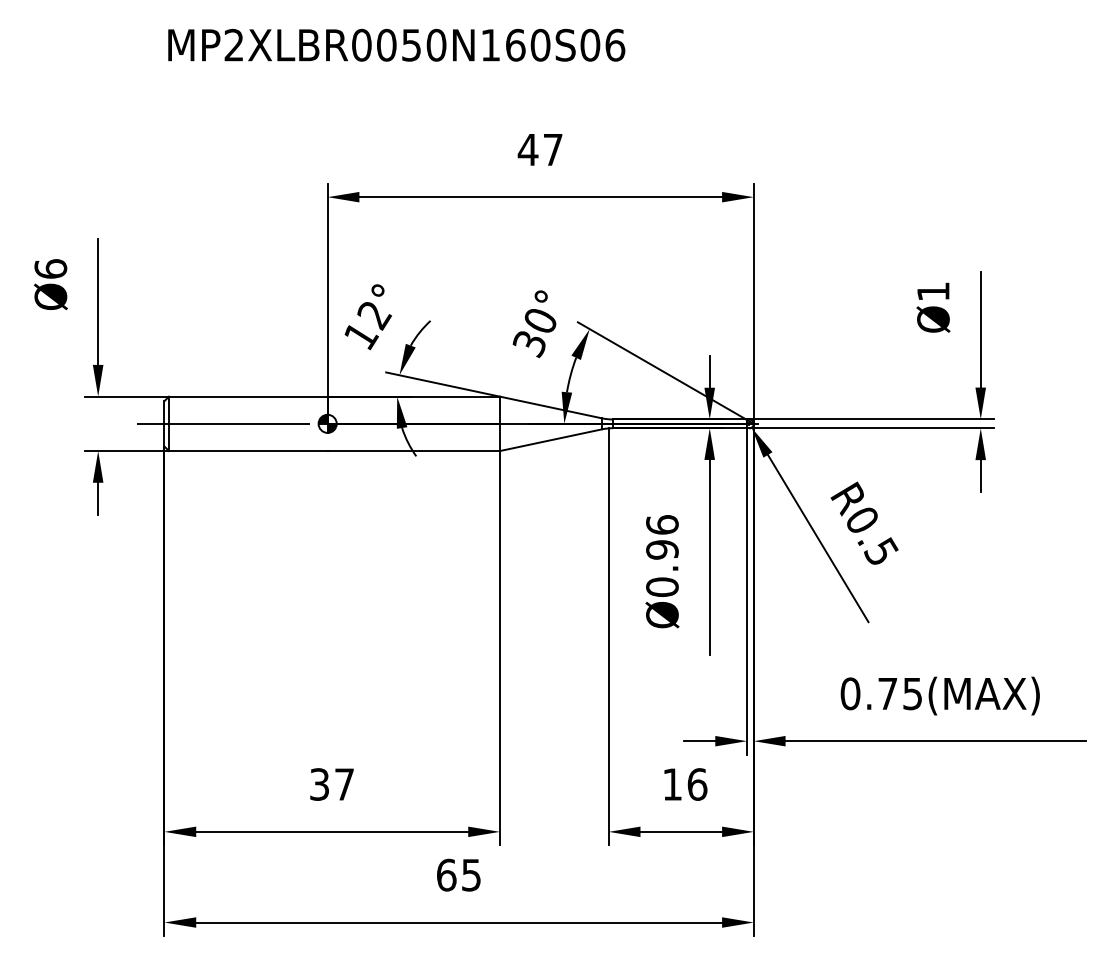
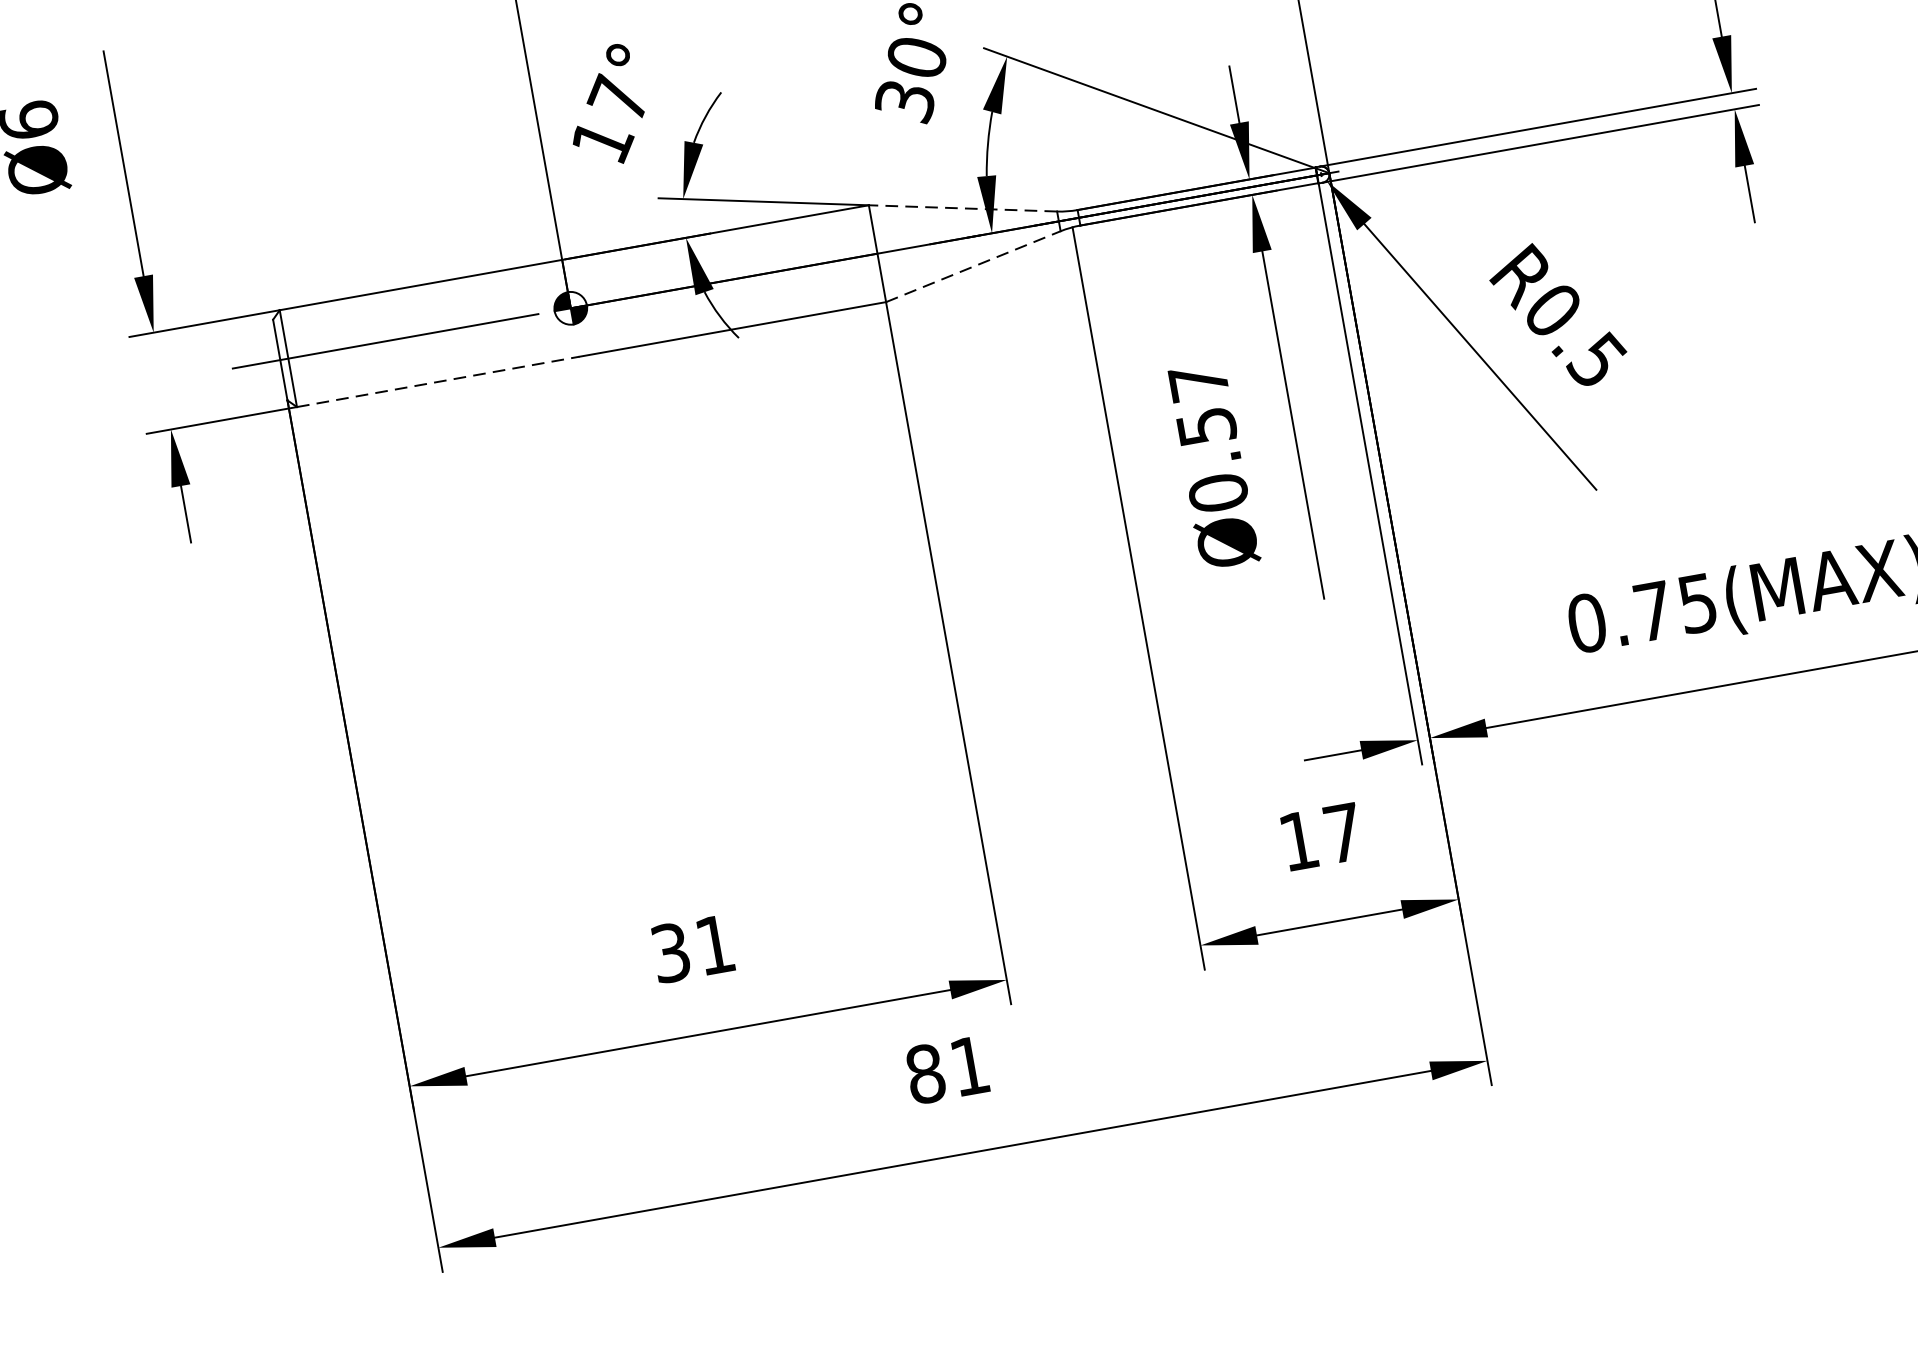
text: (374, 314) -> (619, 98), 12° -> 17°
line: (550, 407) -> (962, 208), solid -> dashed
line: (551, 440) -> (974, 266), solid -> dashed
line: (248, 451) -> (438, 382), solid -> dashed
text: (662, 537) -> (1202, 404), Ø0.96 -> Ø0.57
text: (344, 784) -> (715, 944), 37 -> 31
text: (697, 784) -> (1343, 833), 16 -> 17
text: (458, 874) -> (946, 1068), 65 -> 81

